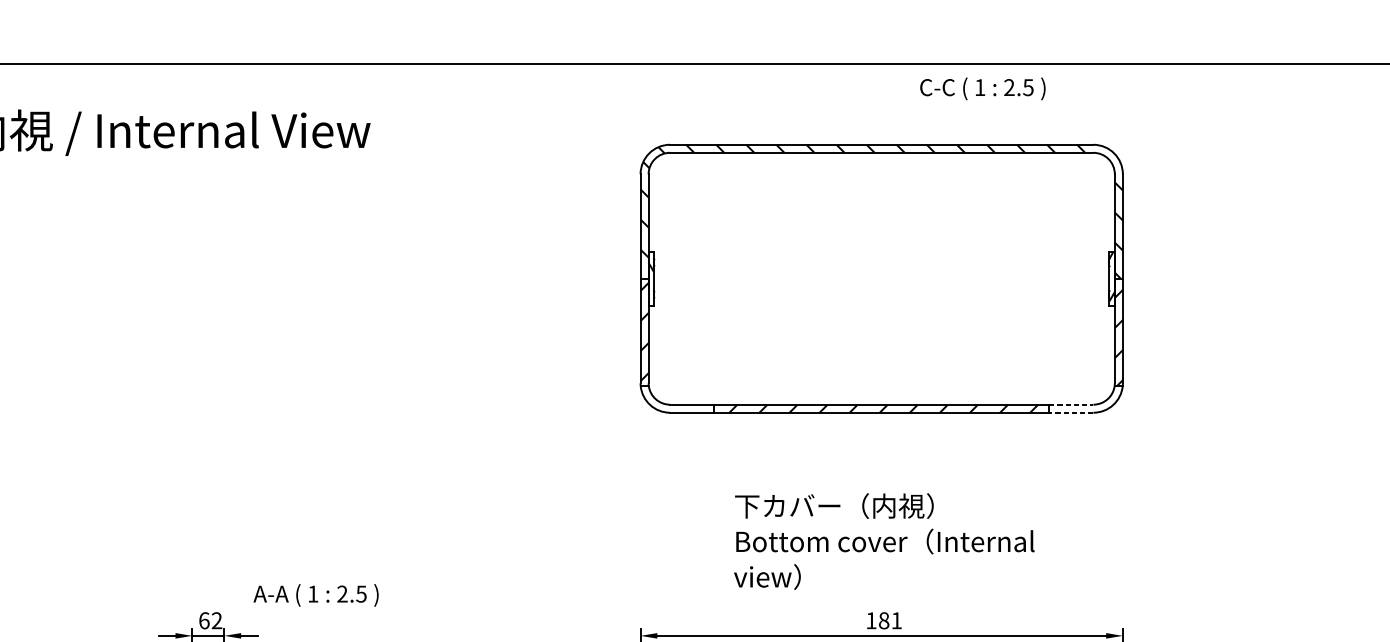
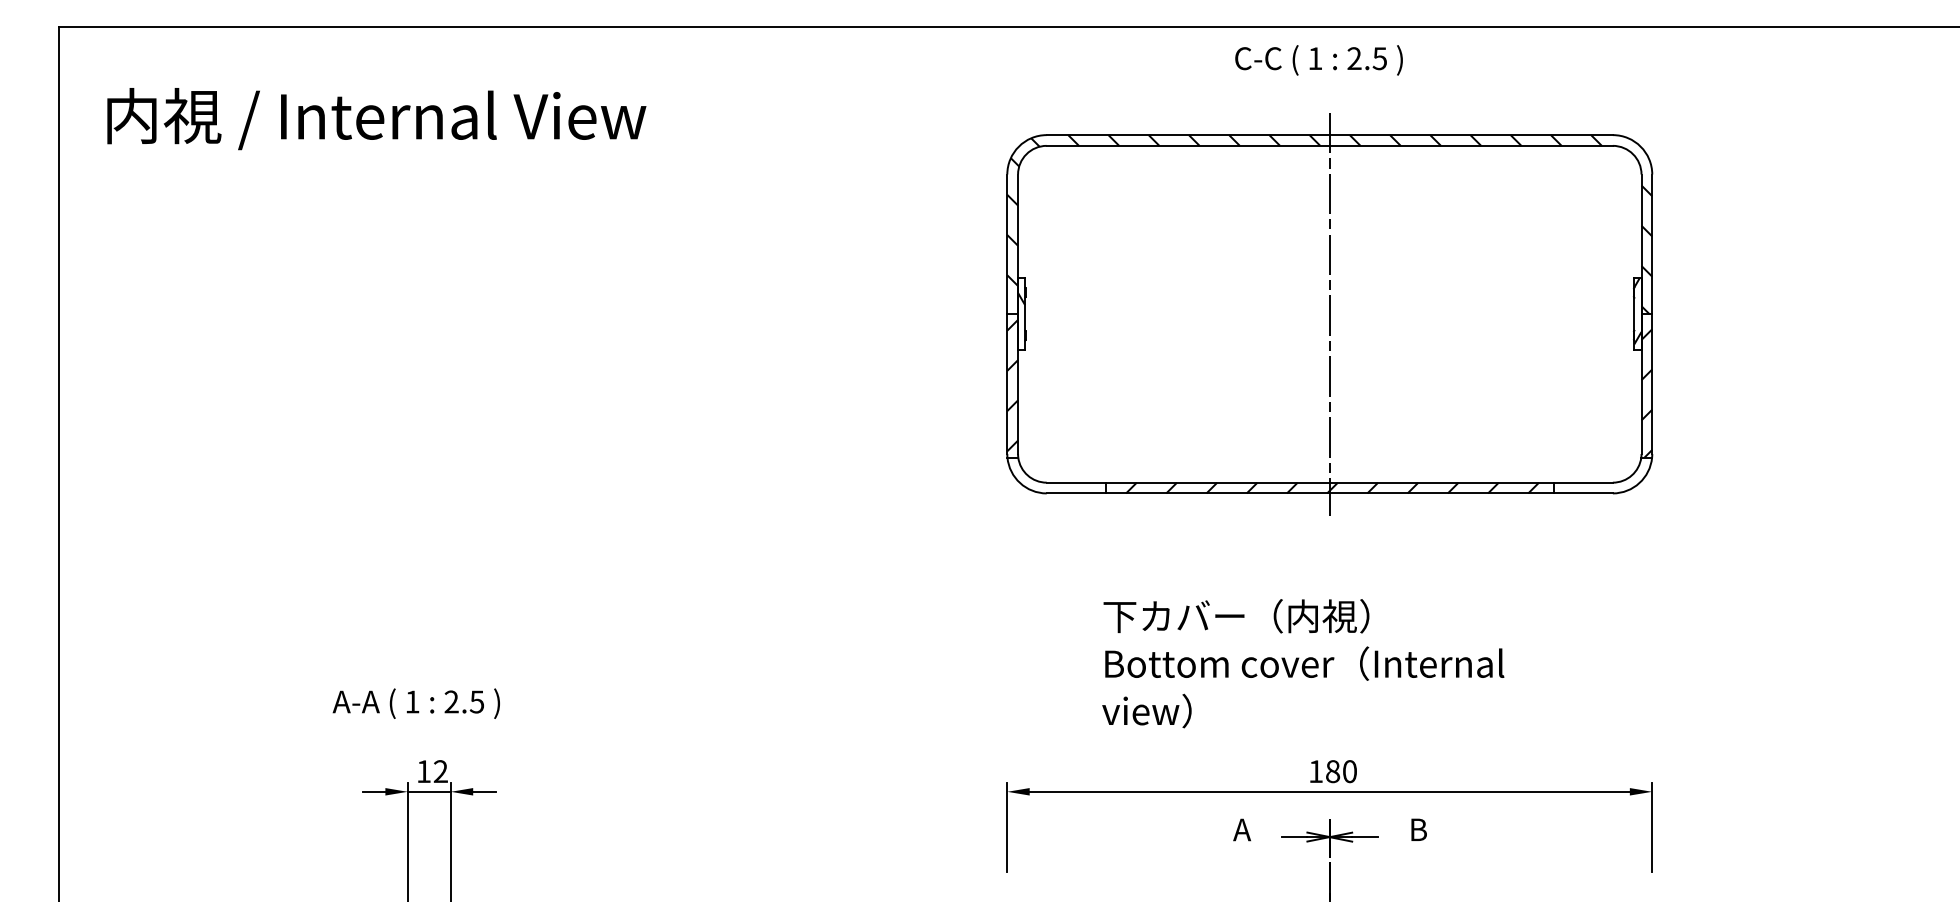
text: (982, 88) -> (1318, 60), moved
line: (881, 278) -> (1329, 313), added
line: (1071, 404) -> (1583, 482), dashed -> solid
line: (1071, 412) -> (1583, 493), dashed -> solid
text: (884, 541) -> (1303, 663), moved
text: (315, 595) -> (415, 703), moved
text: (204, 620) -> (424, 771), 62 -> 12
text: (896, 620) -> (1349, 771), 181 -> 180

